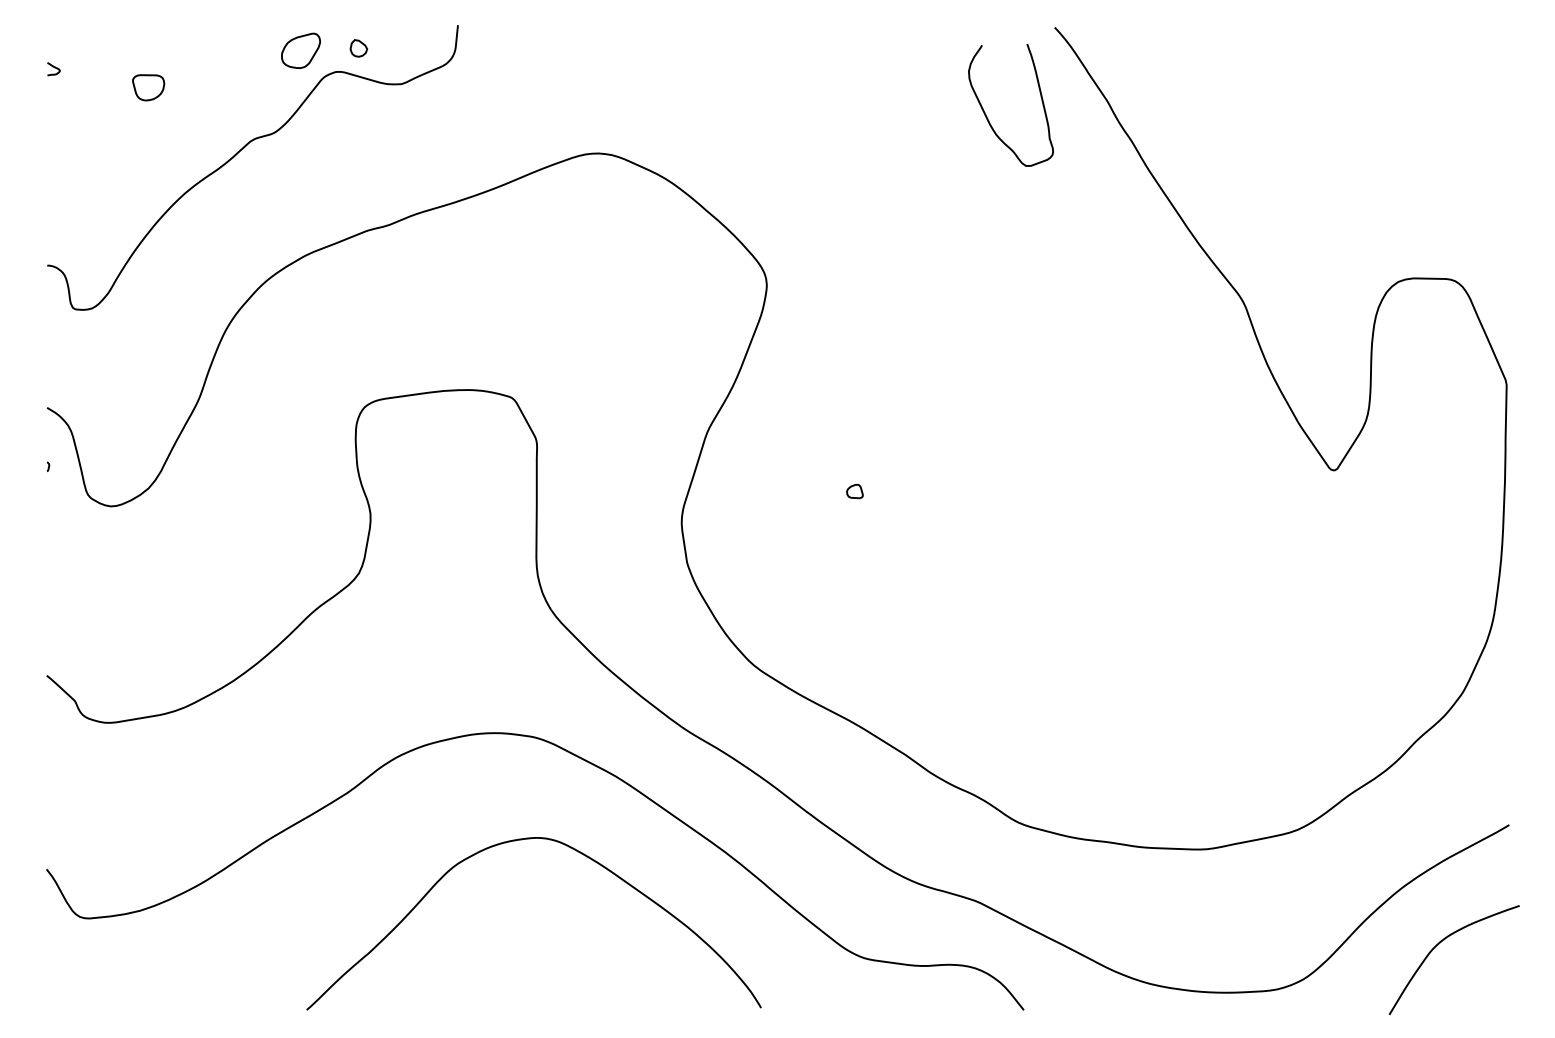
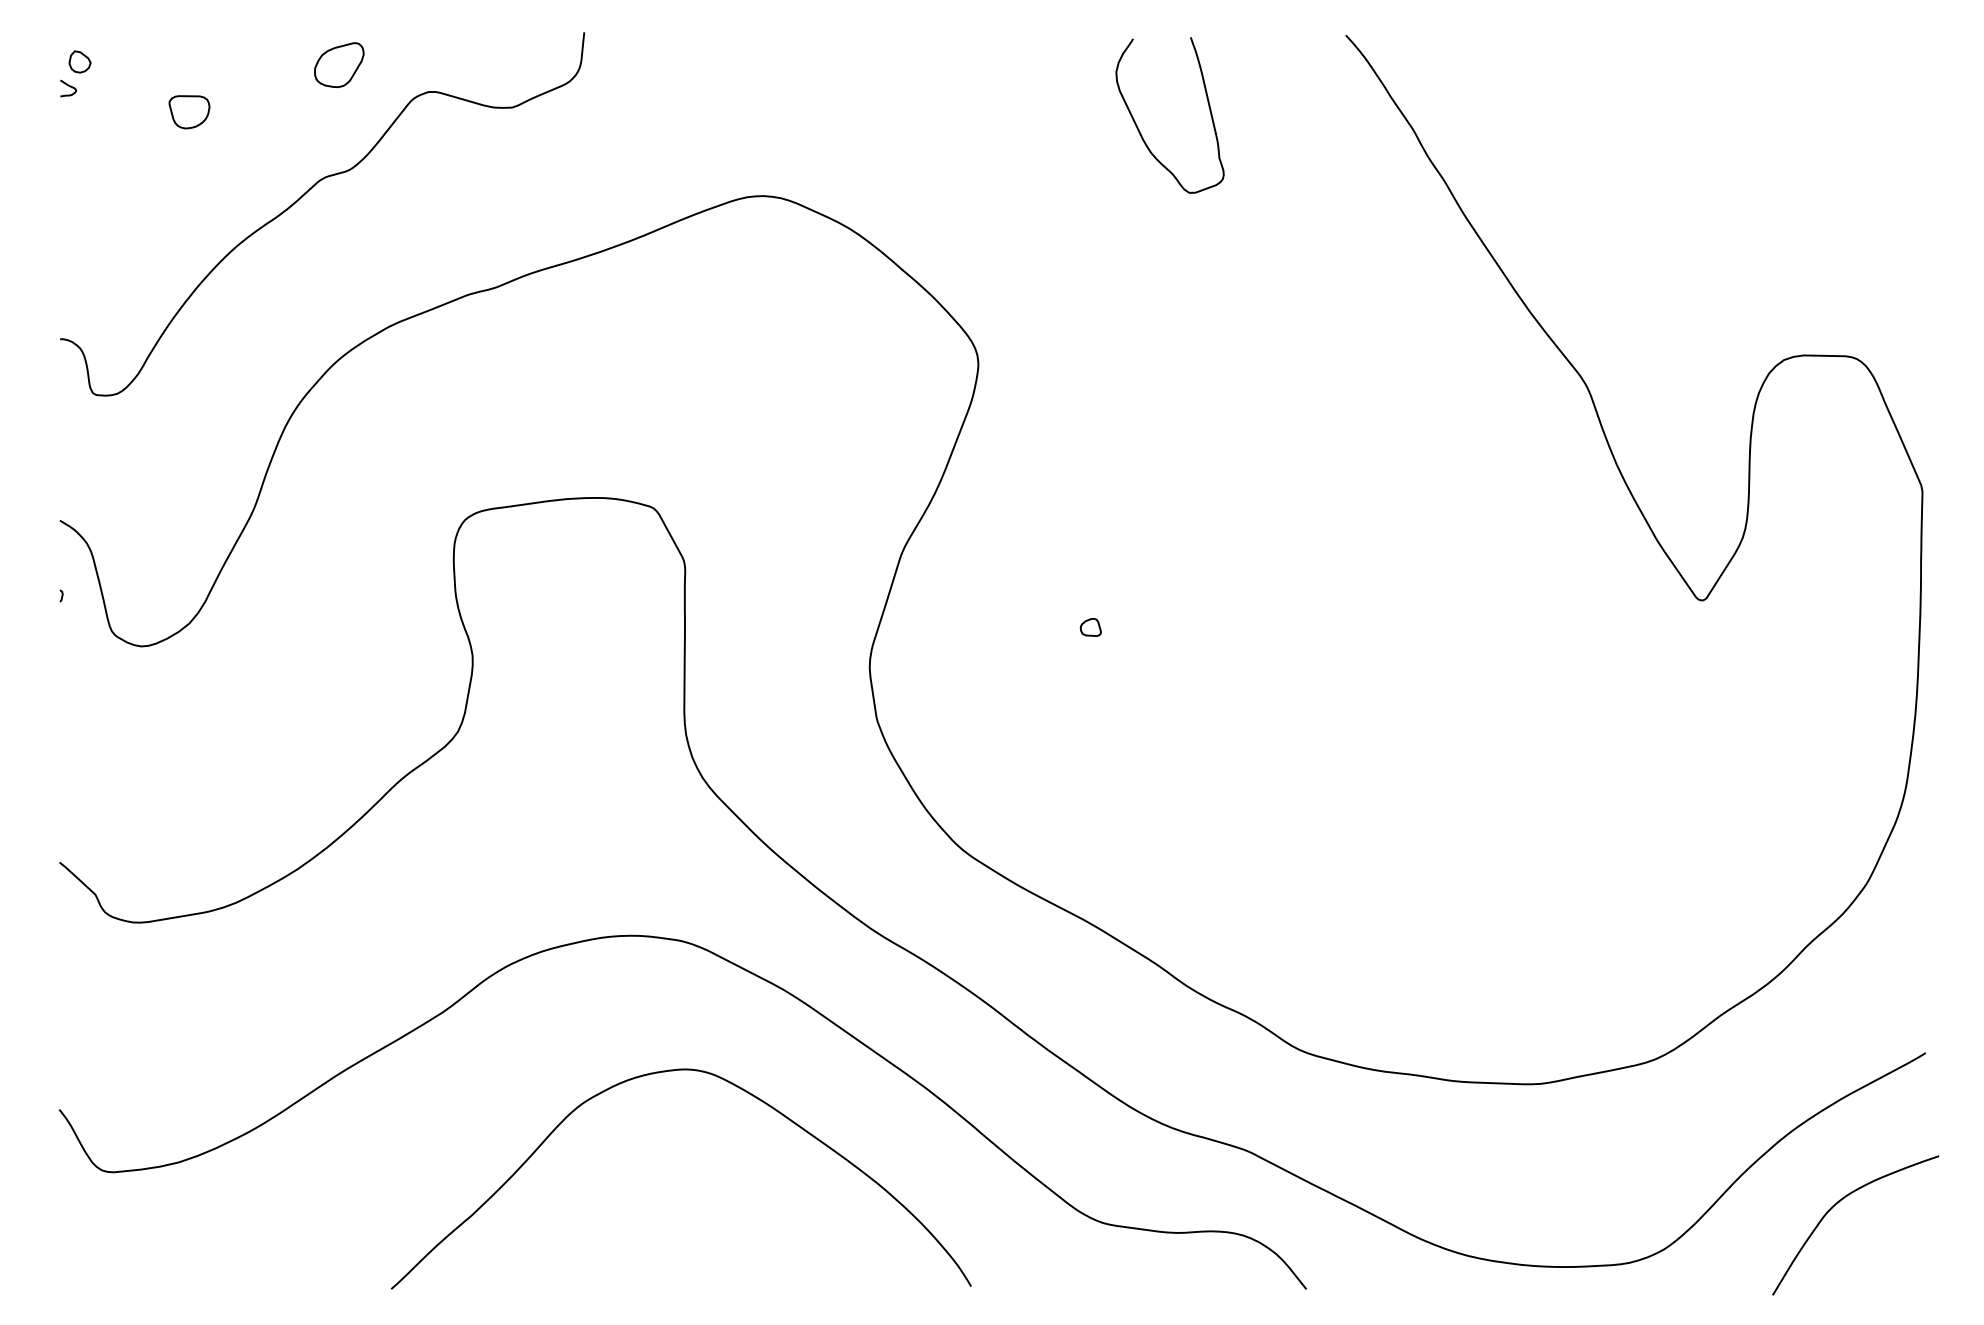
part: (358, 48) -> (79, 62), moved
part: (300, 50) -> (338, 64), moved
curve: (987, 116) -> (1140, 129), moved

